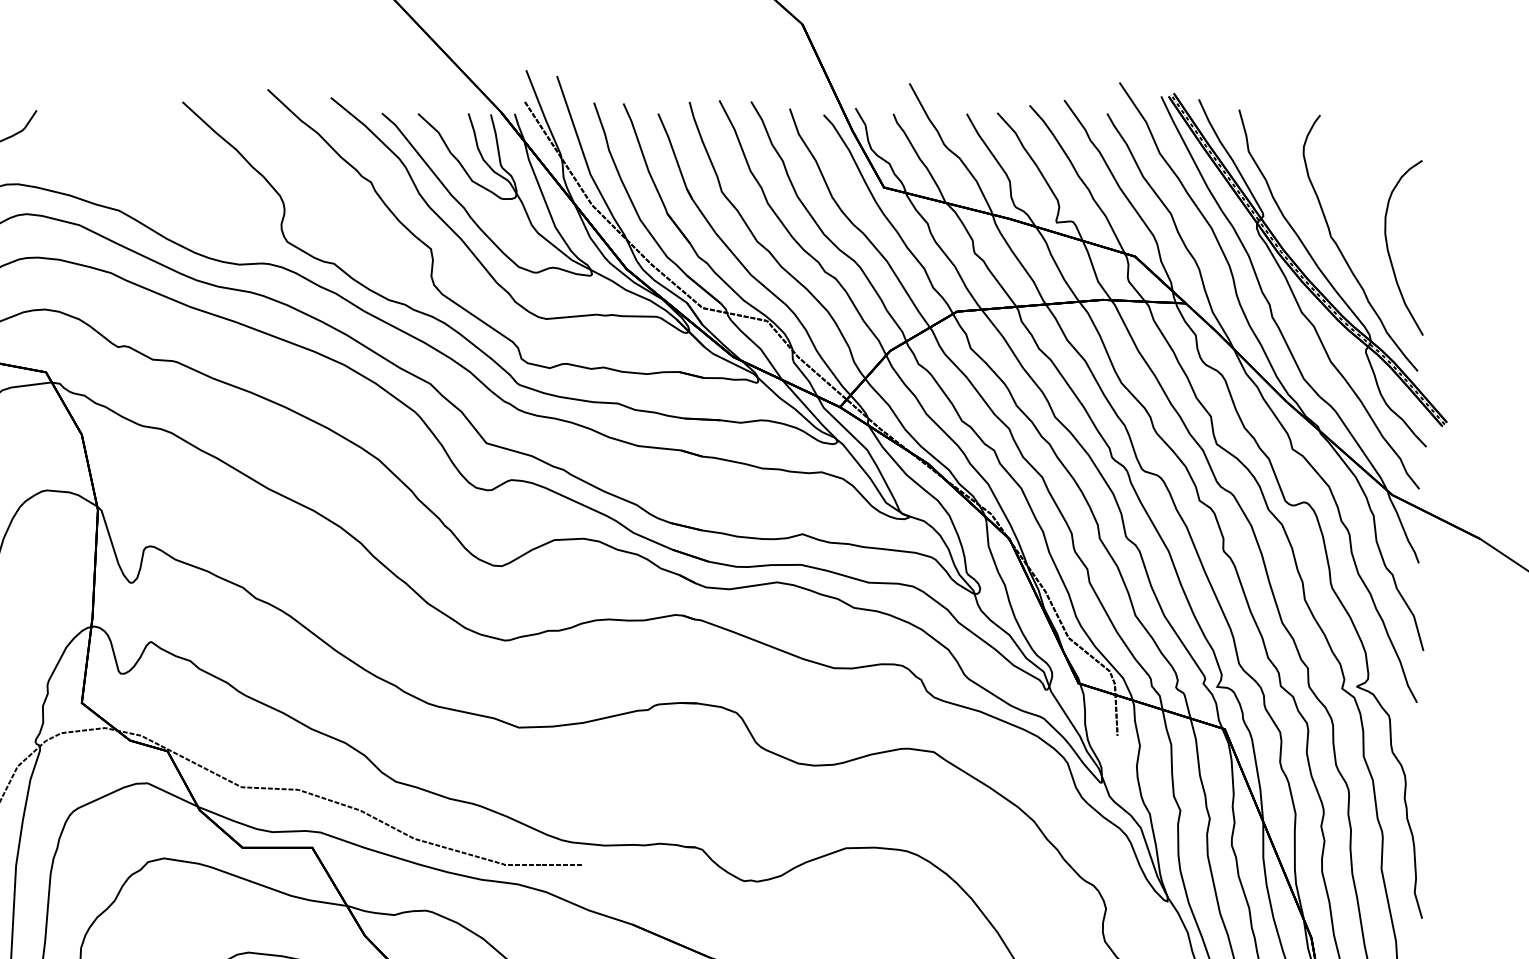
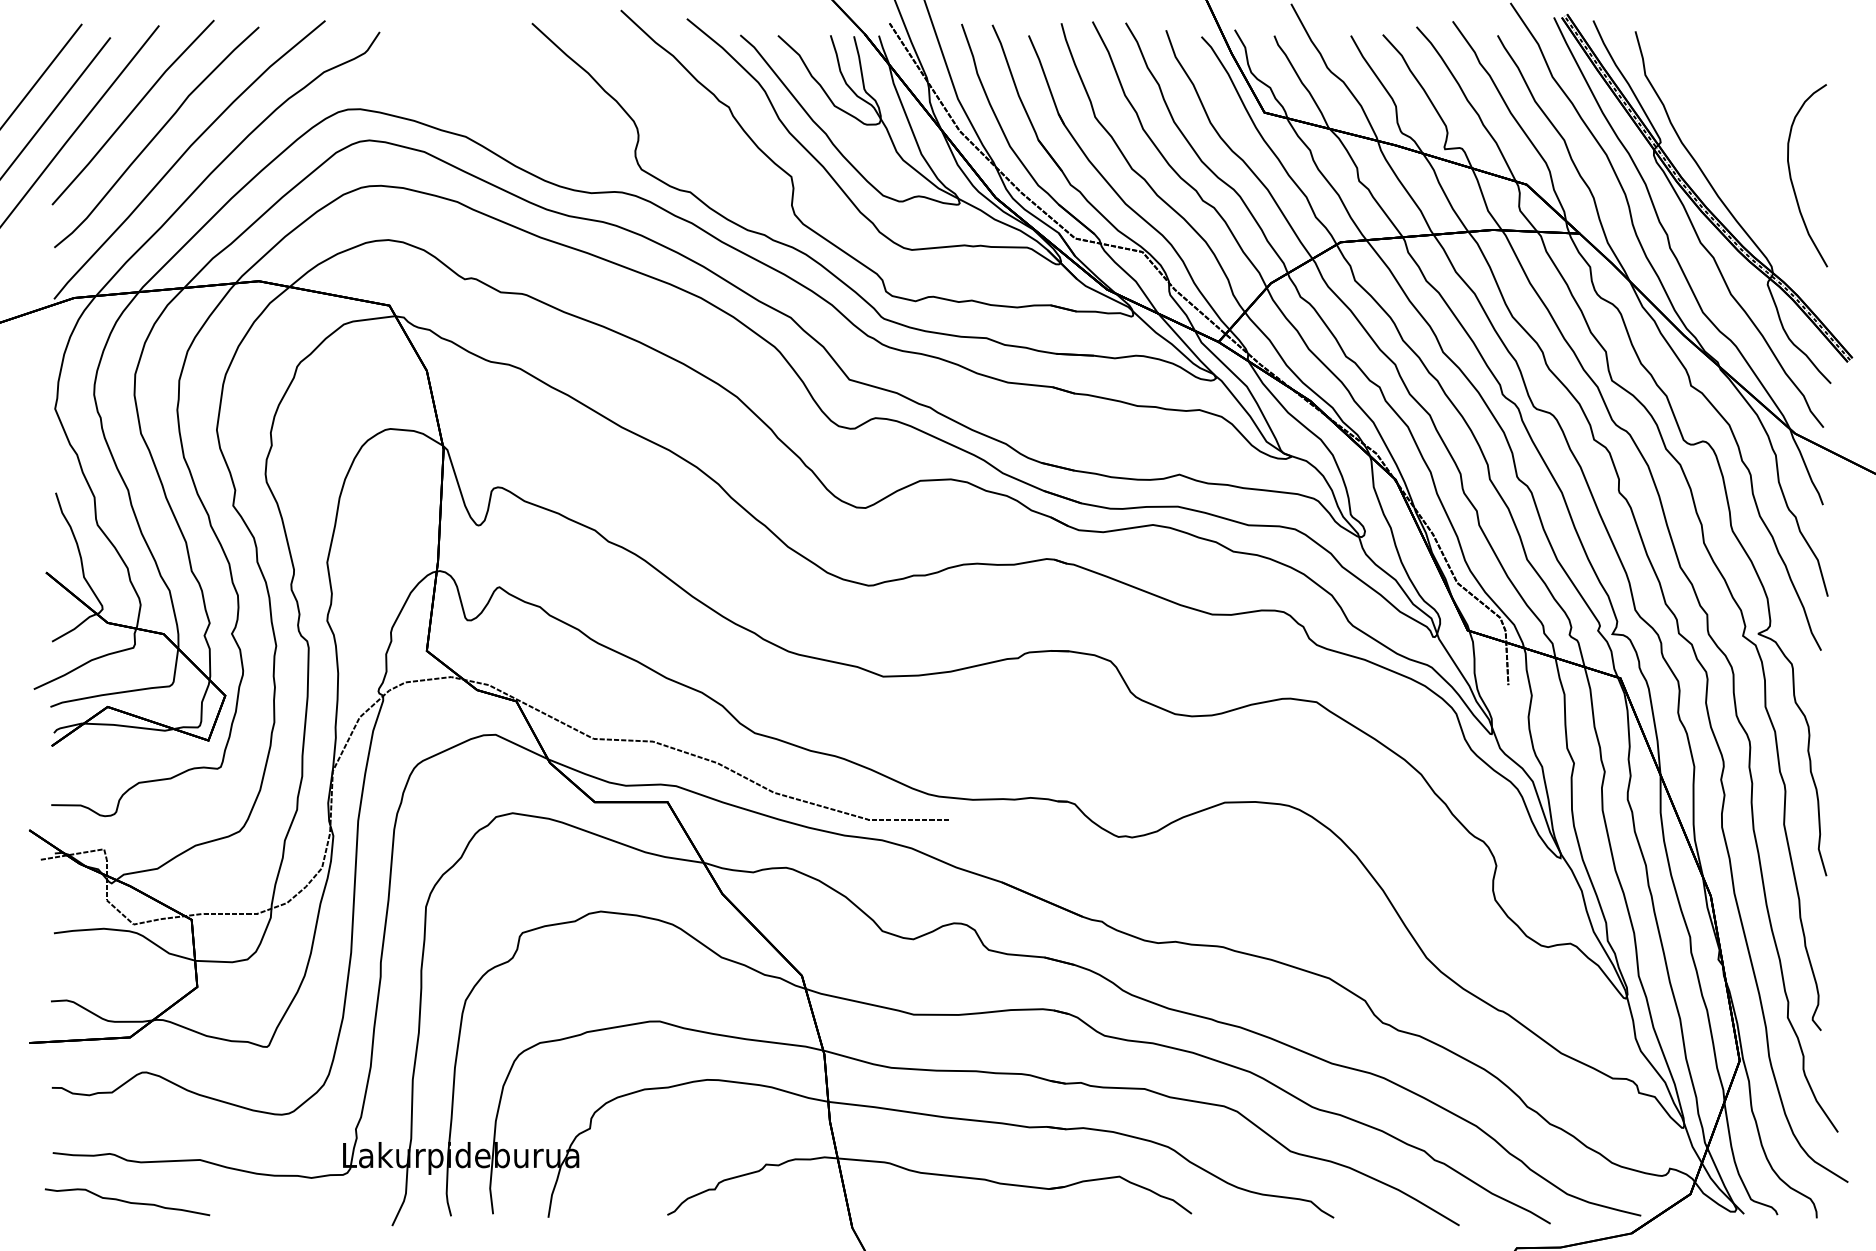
curve: (1341, 251) -> (1742, 179), removed

